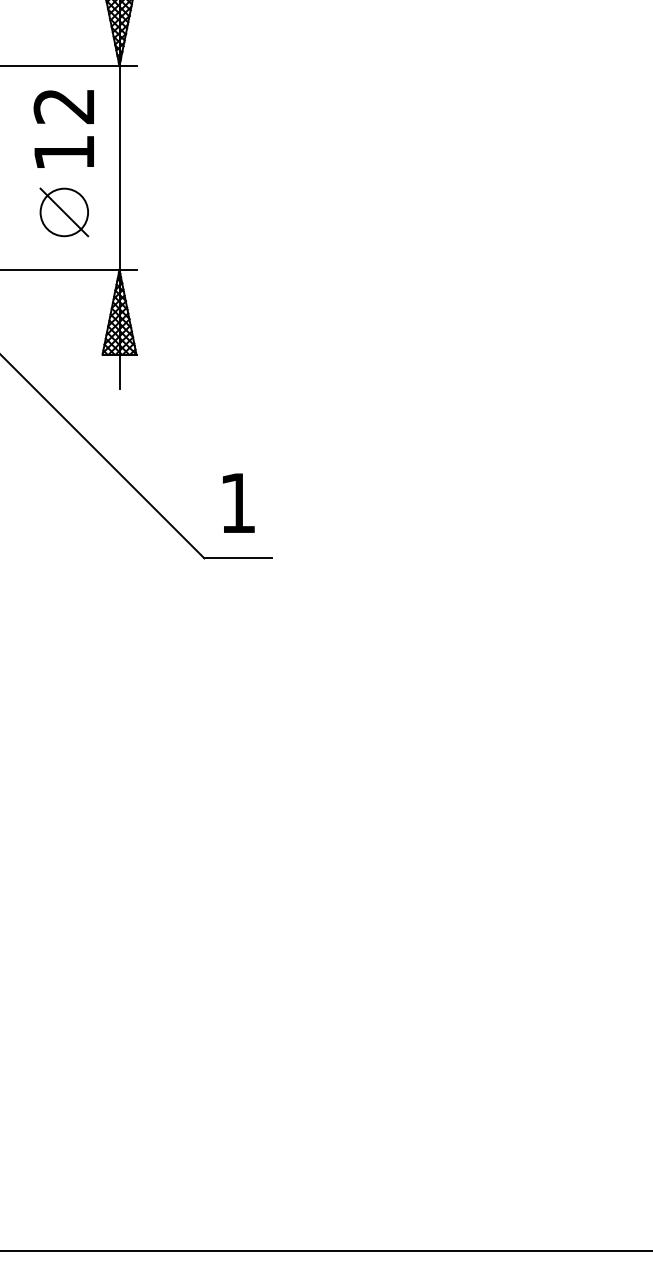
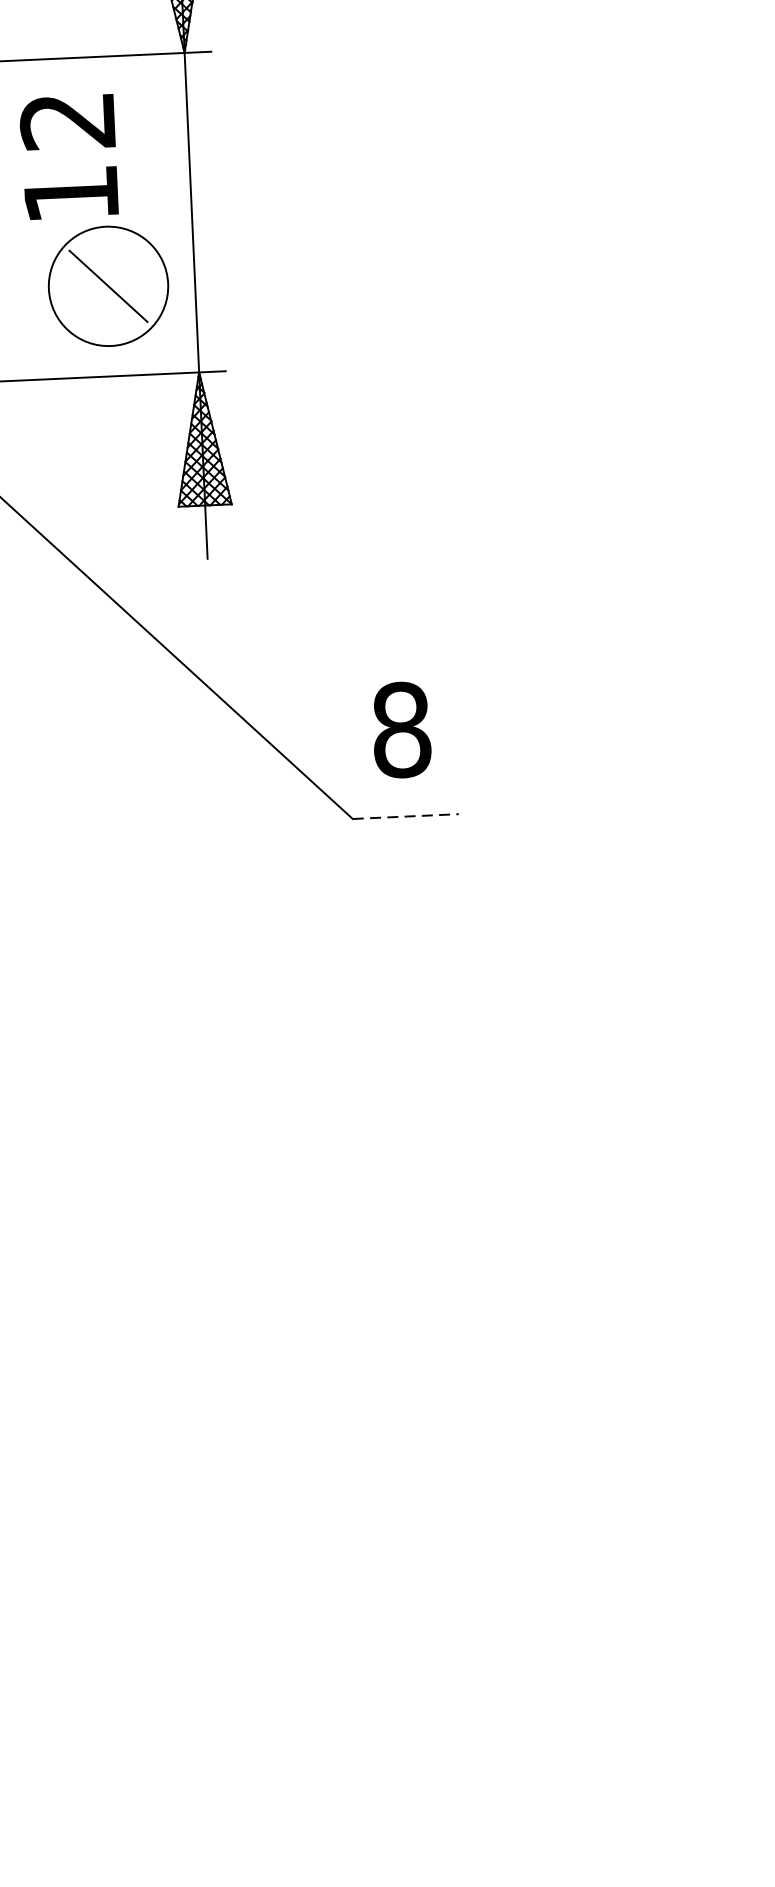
text: (63, 128) -> (68, 156), moved
circle: (64, 212) -> (108, 286), size x1.6
text: (237, 502) -> (400, 728), 1 -> 8
line: (238, 558) -> (406, 816), solid -> dashed

